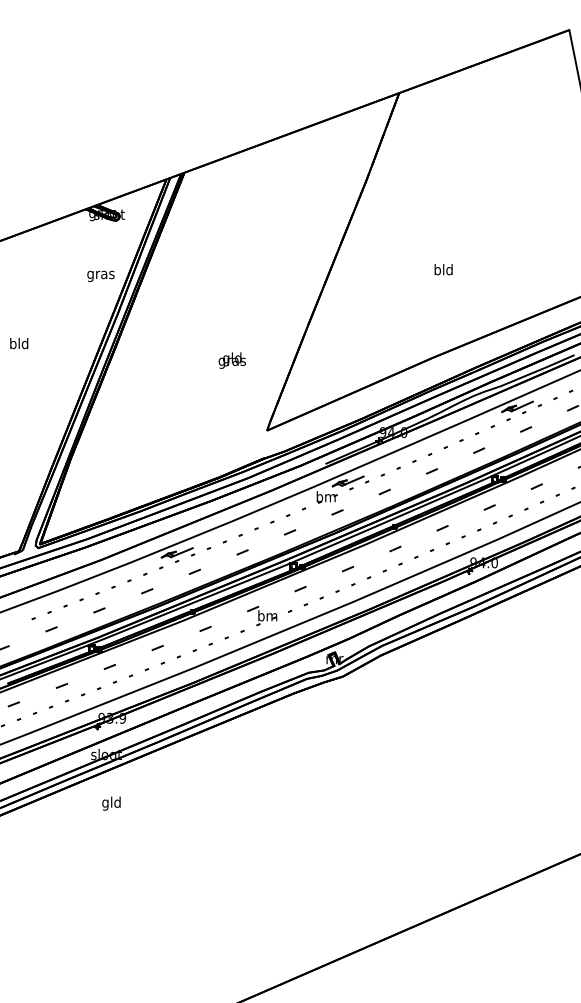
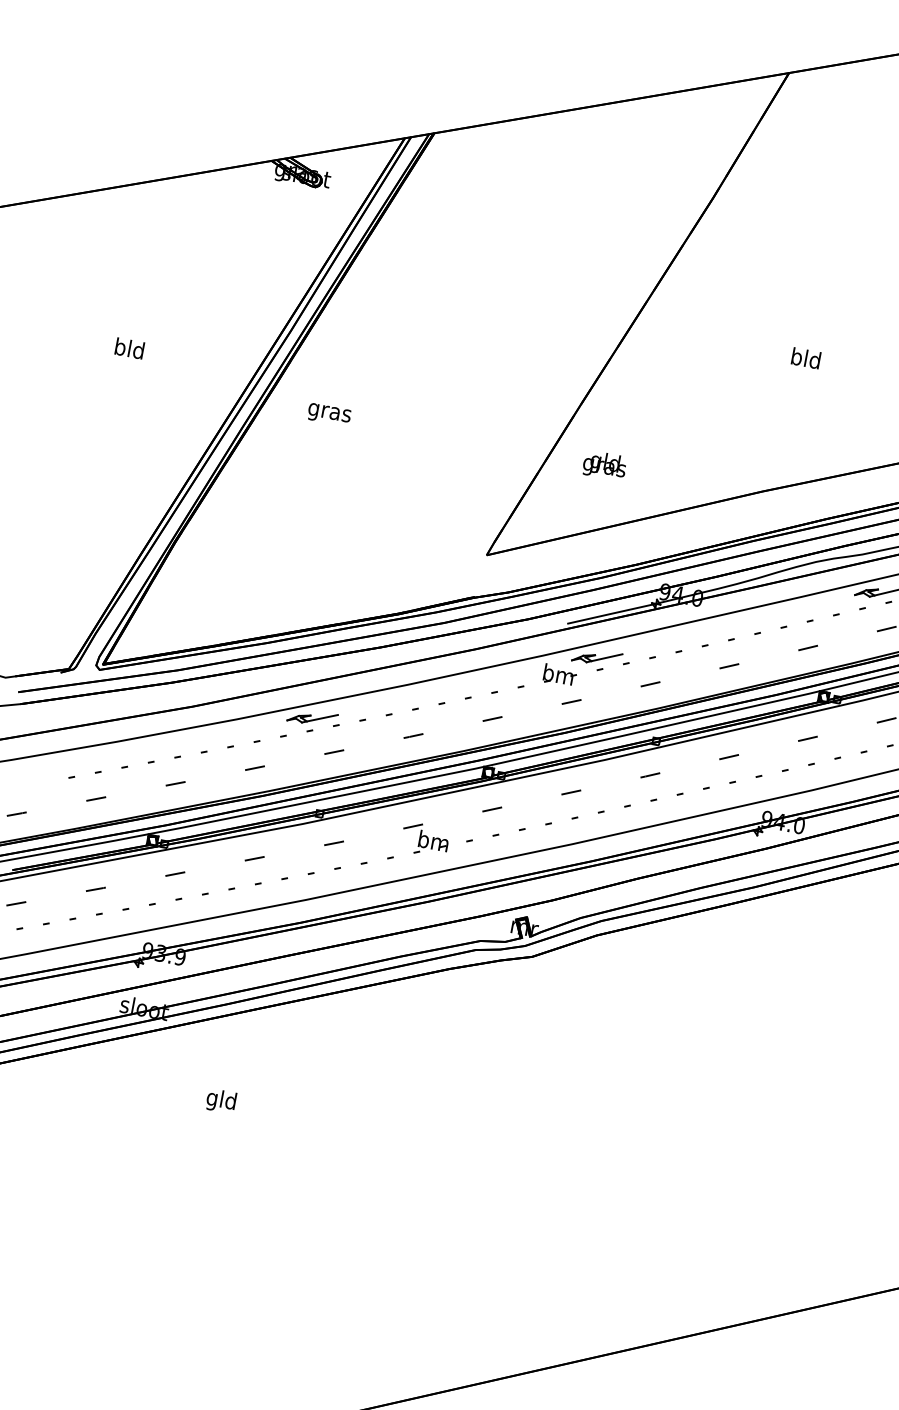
text: (100, 275) -> (328, 413), moved
text: (231, 360) -> (603, 465), moved
text: (111, 803) -> (221, 1100), moved

